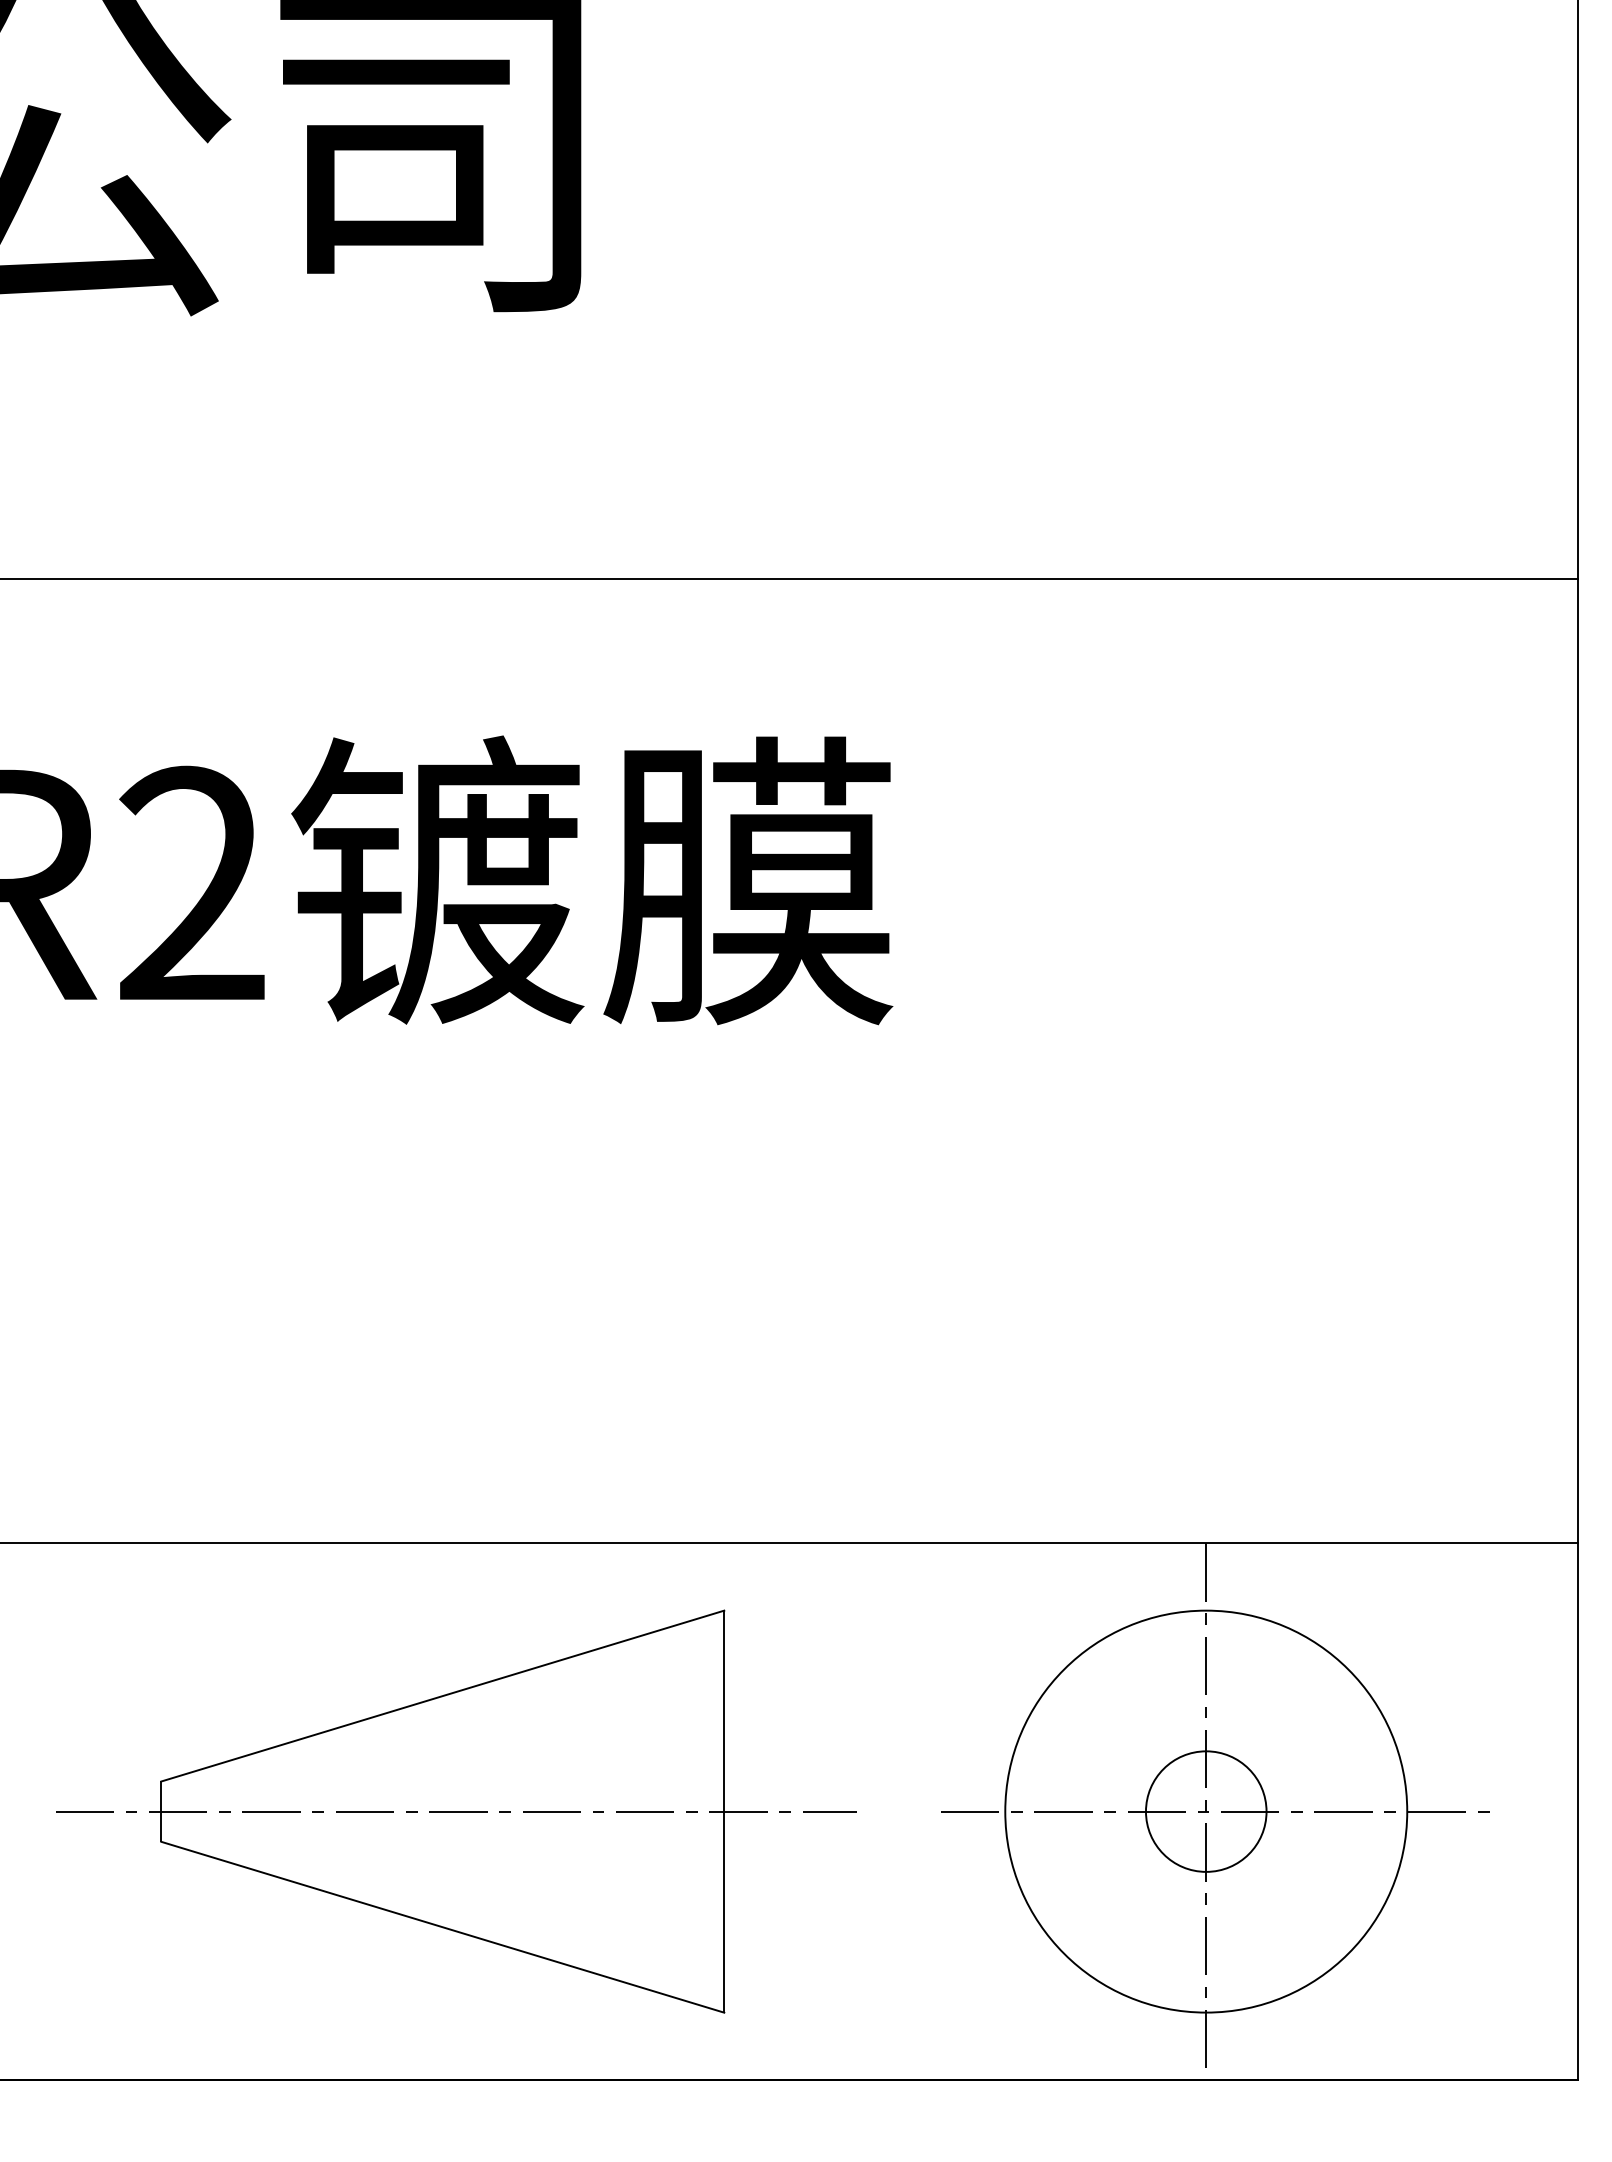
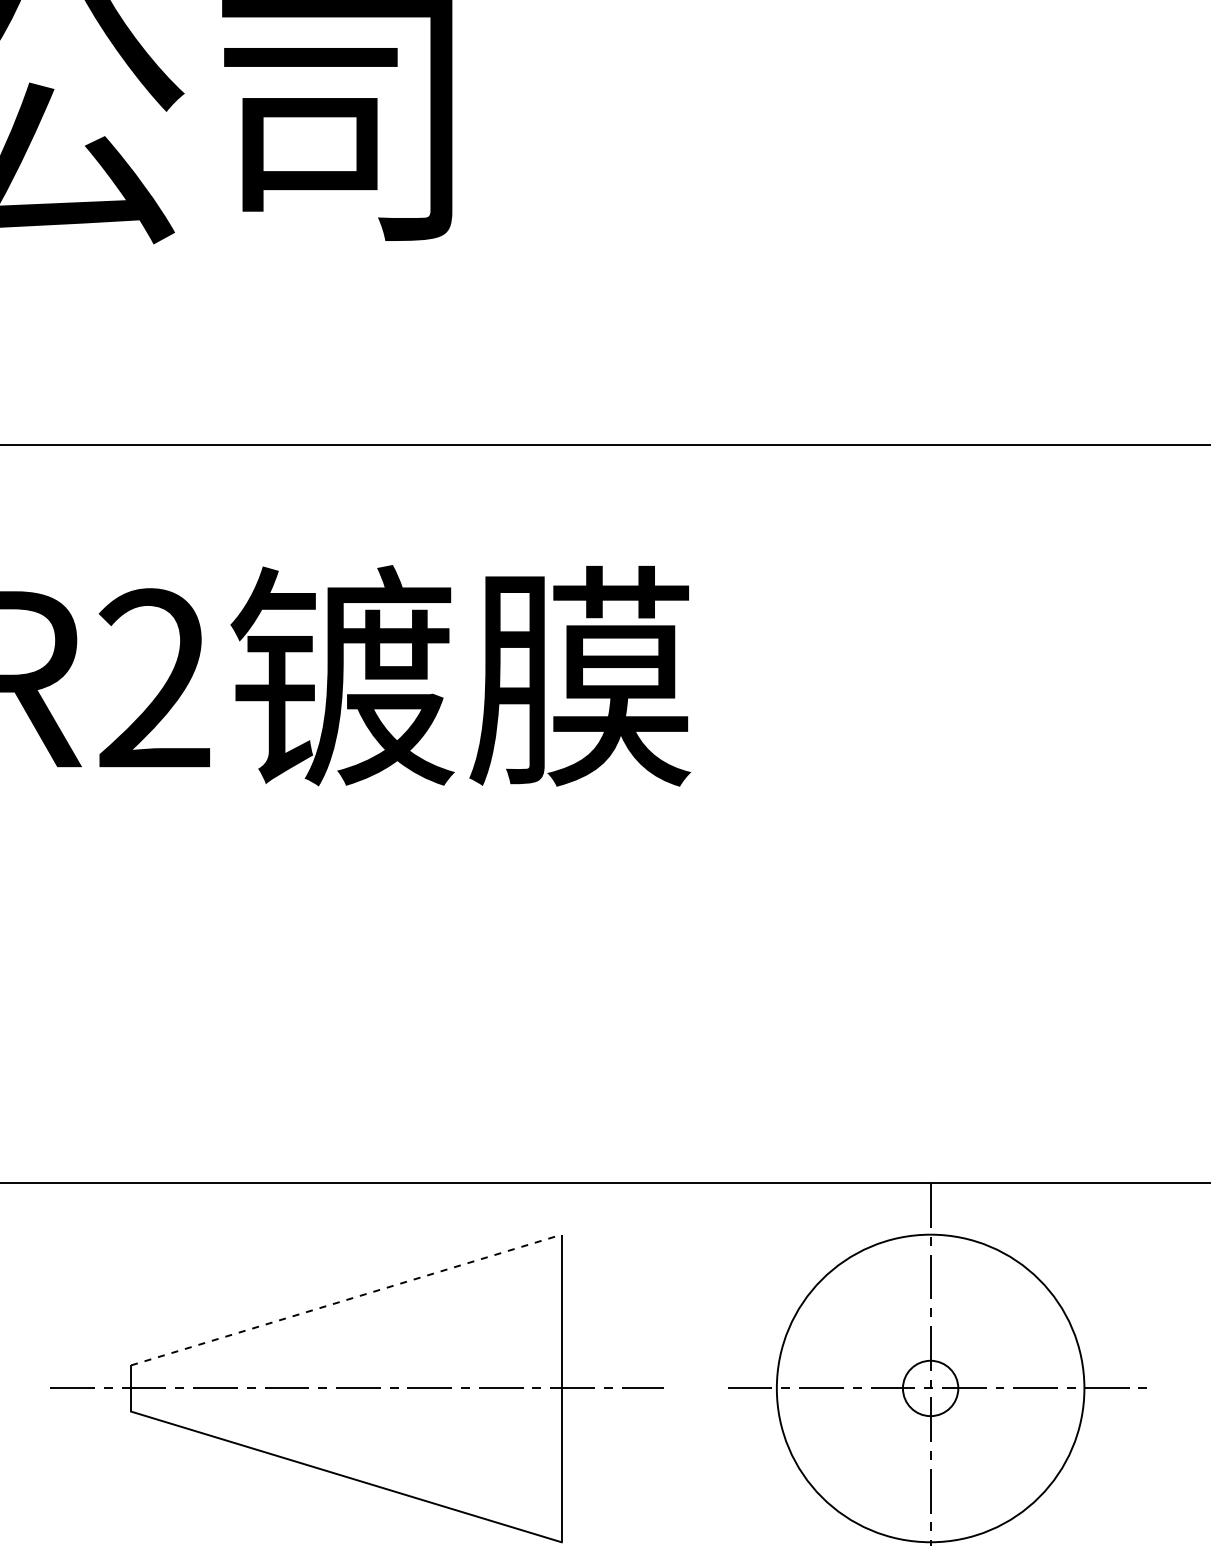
line: (443, 1695) -> (346, 1299), solid -> dashed
circle: (1205, 1811) -> (930, 1388), size x0.6

